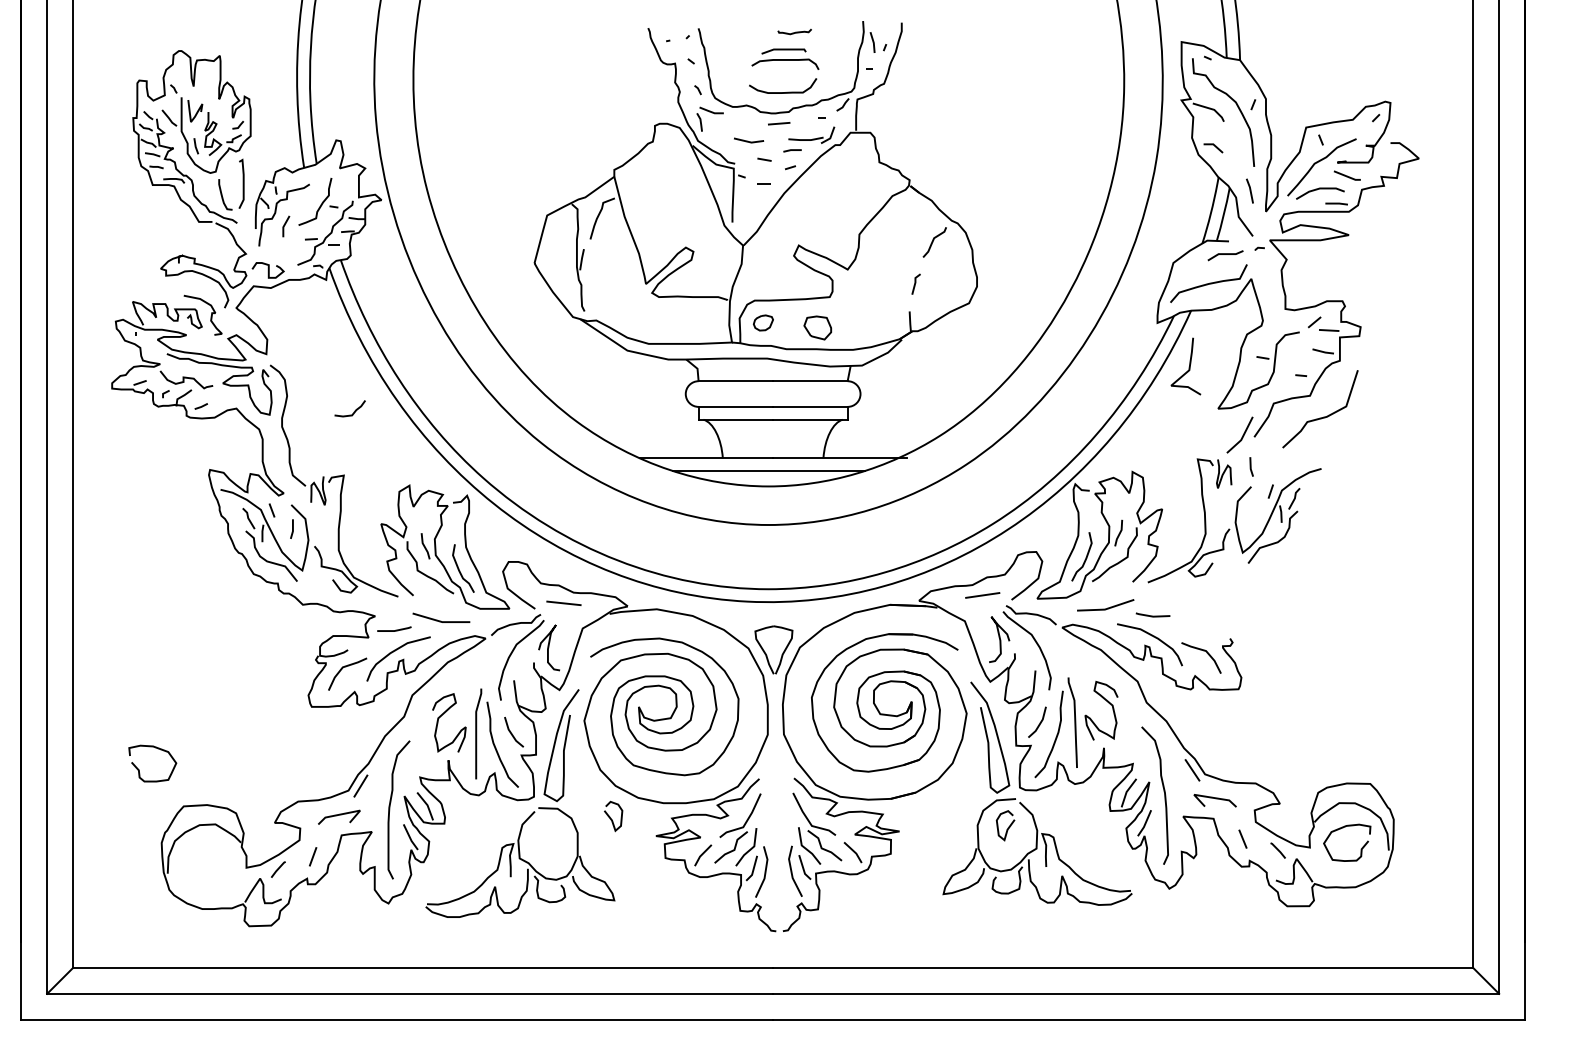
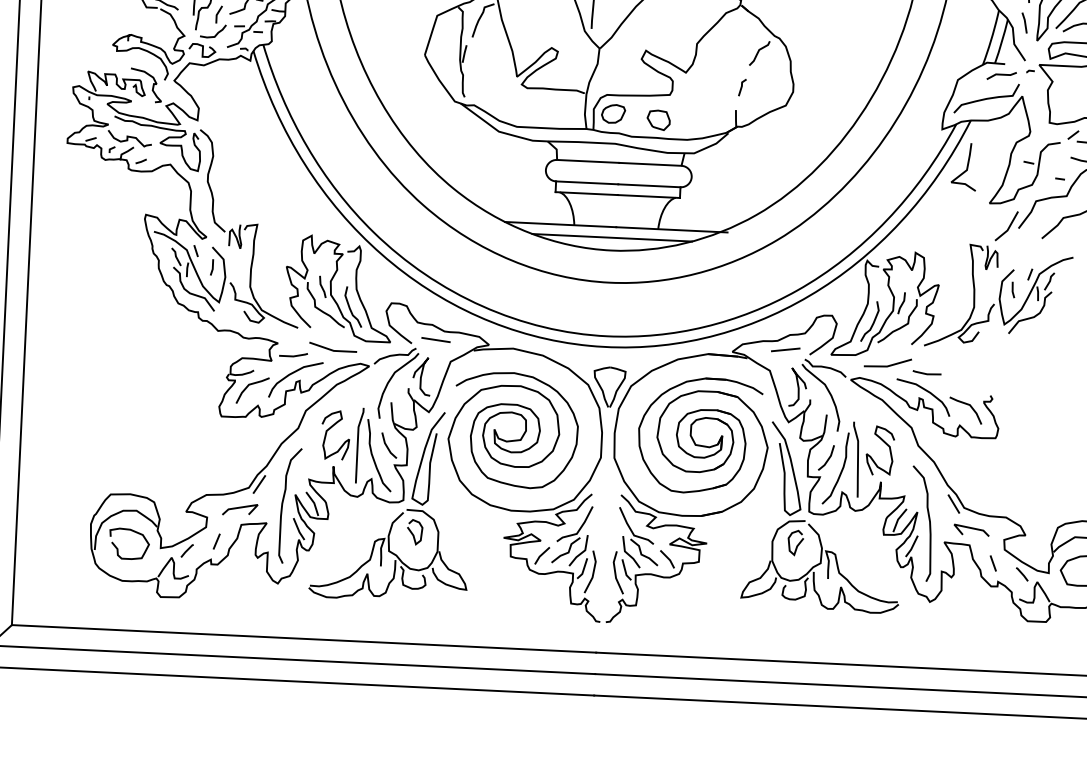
part: (763, 322) -> (613, 113), size x1.43
curve: (354, 410) -> (216, 32), moved
line: (1251, 466) -> (1013, 289), moved
curve: (139, 769) -> (118, 548), moved
curve: (611, 818) -> (413, 533), moved

